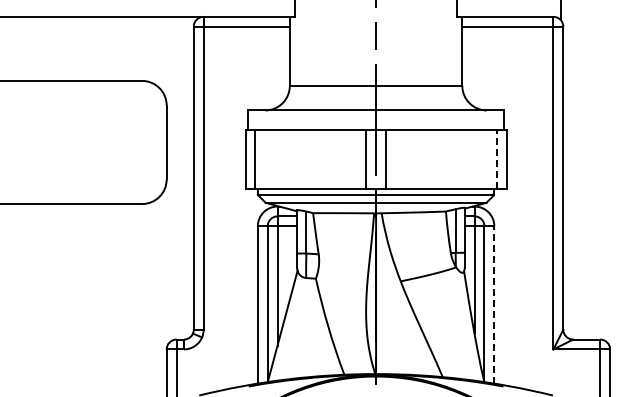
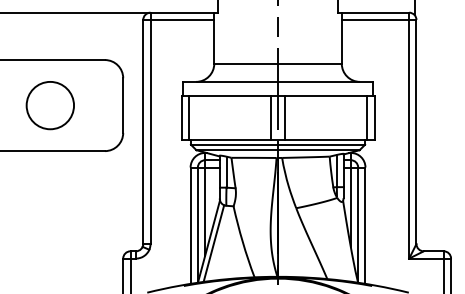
circle: (68, 142) -> (50, 105), added
line: (496, 159) -> (367, 118), dashed -> solid
line: (494, 304) -> (365, 225), dashed -> solid
line: (289, 328) -> (214, 243), added

